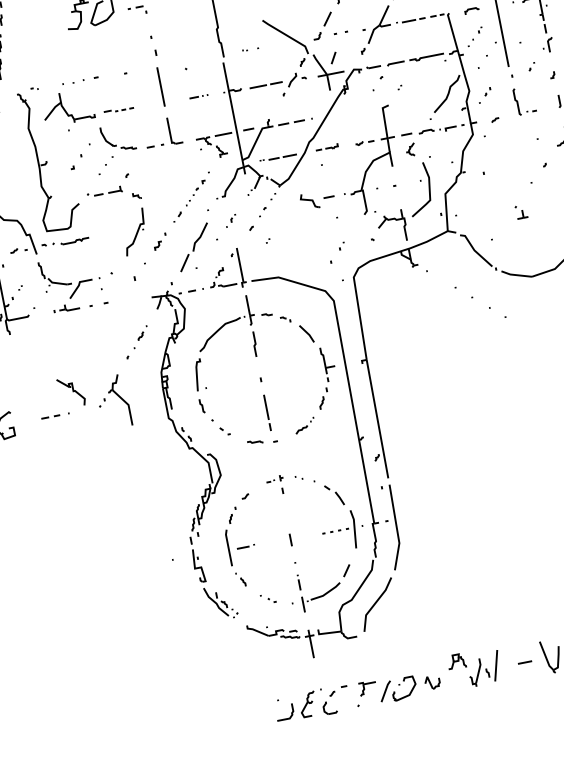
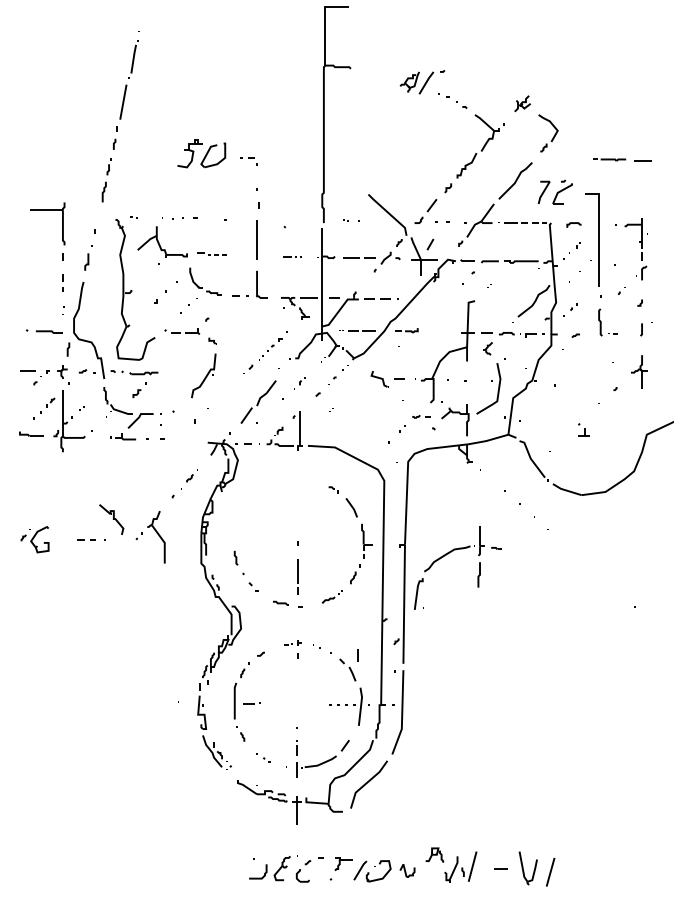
part: (364, 142) -> (421, 416), moved
part: (160, 242) -> (139, 390), moved
part: (220, 329) -> (448, 554), moved
line: (290, 540) -> (357, 655), moved

